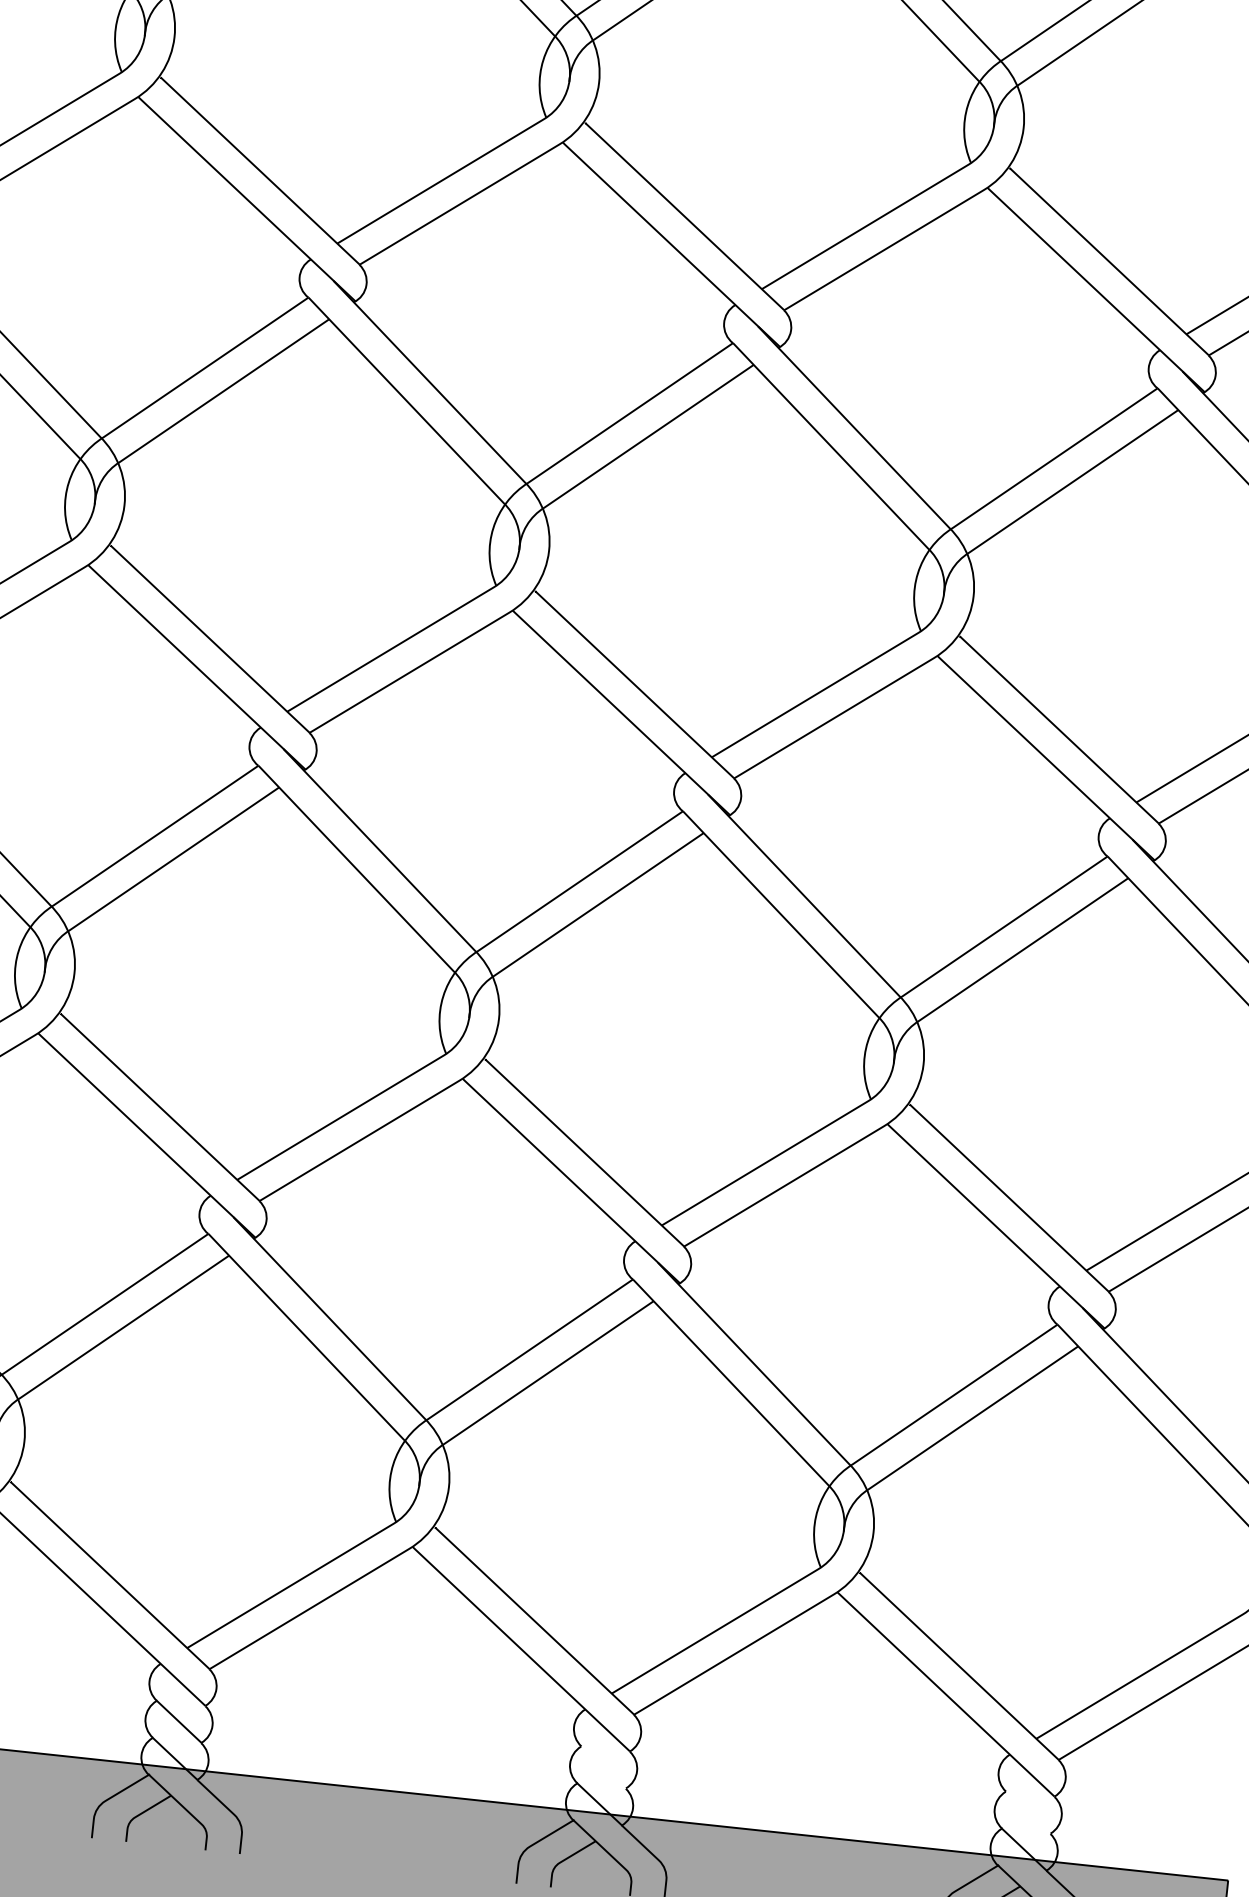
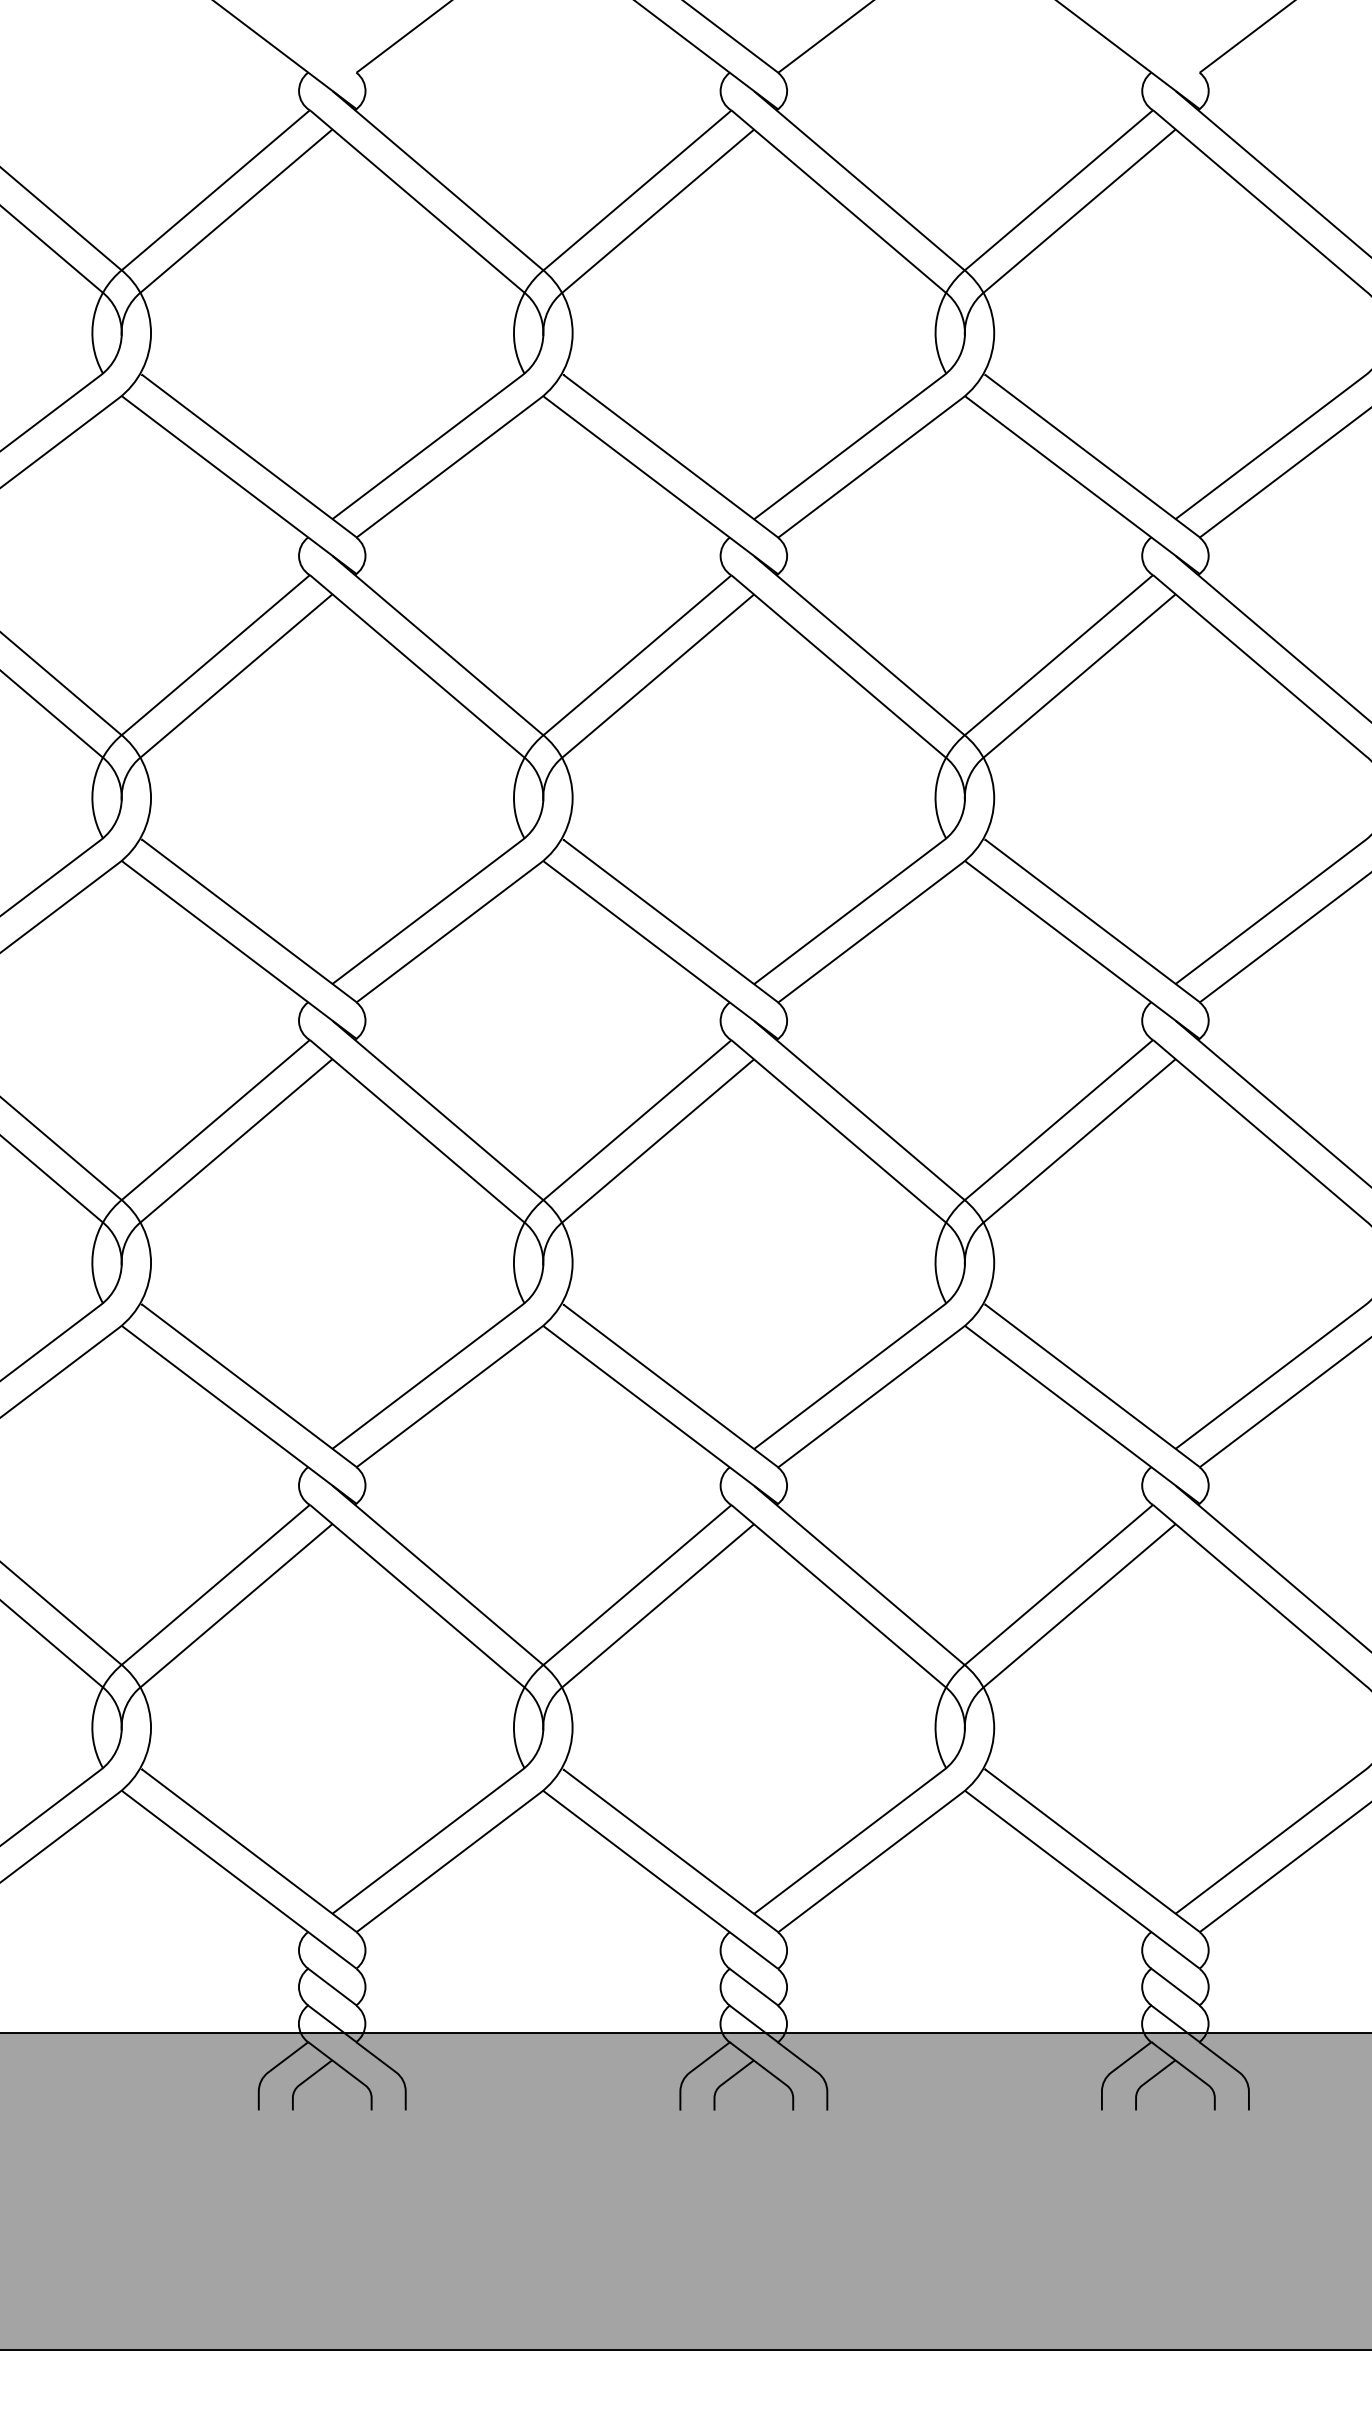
line: (603, 1766) -> (753, 1986), added
line: (1028, 1812) -> (1175, 1986), added

